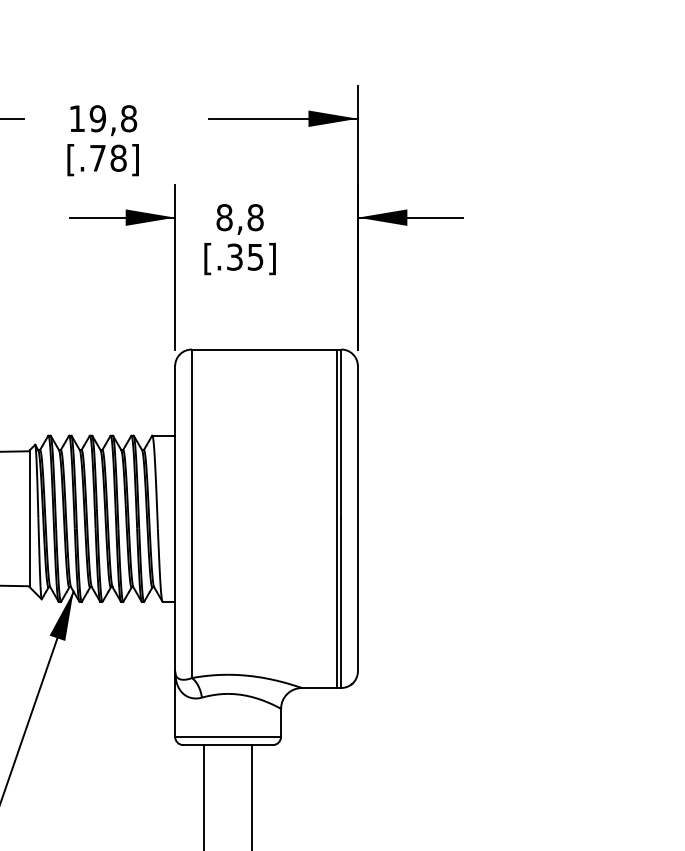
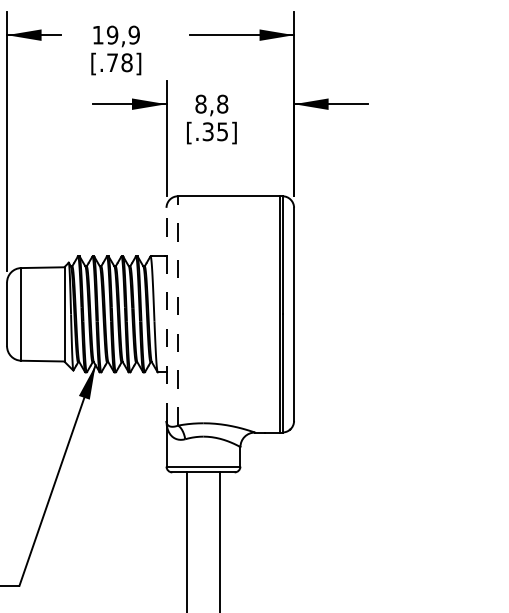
text: (127, 117) -> (133, 34), 19,8 -> 19,9
line: (192, 513) -> (178, 310), solid -> dashed
line: (175, 518) -> (166, 314), solid -> dashed

